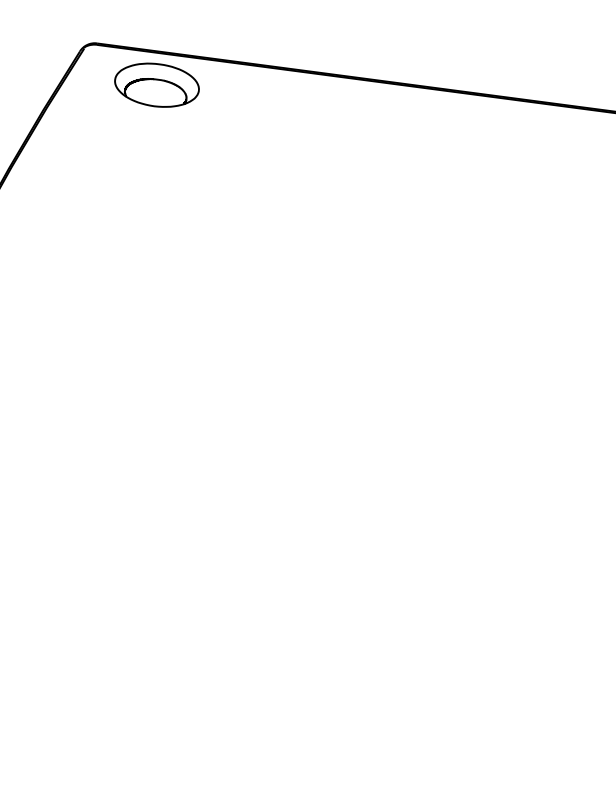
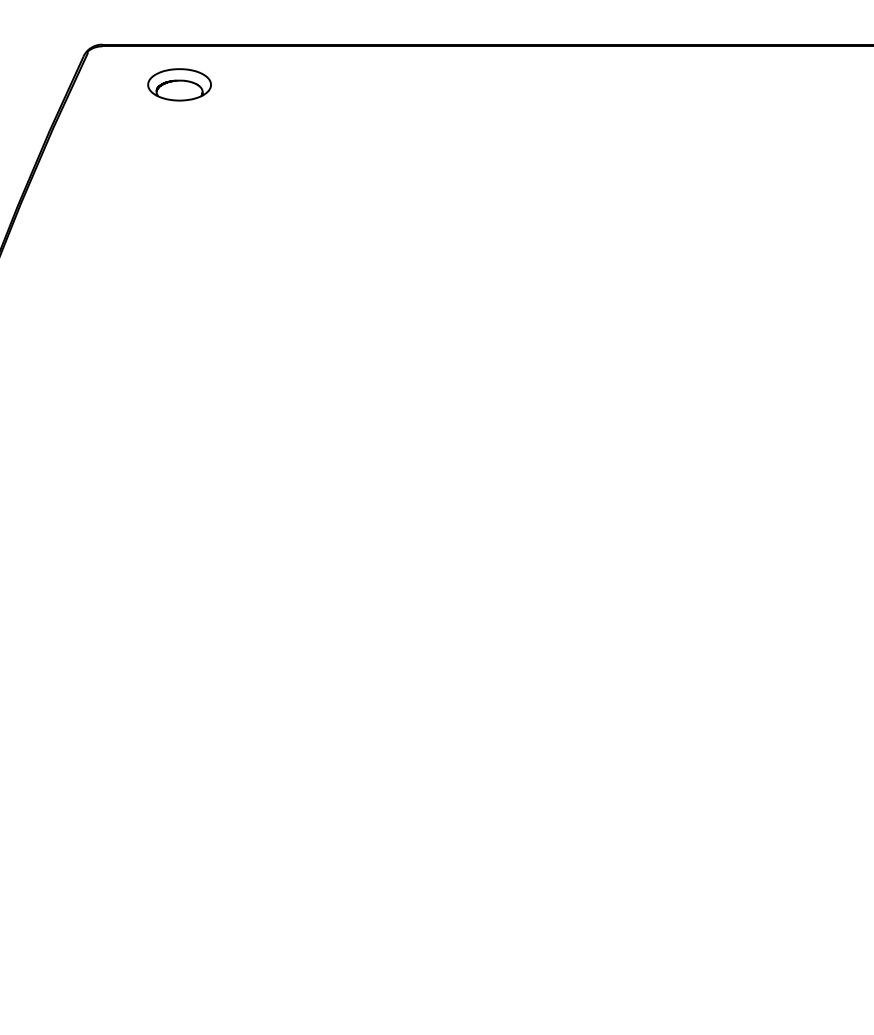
part: (156, 85) -> (179, 84), size x0.62

